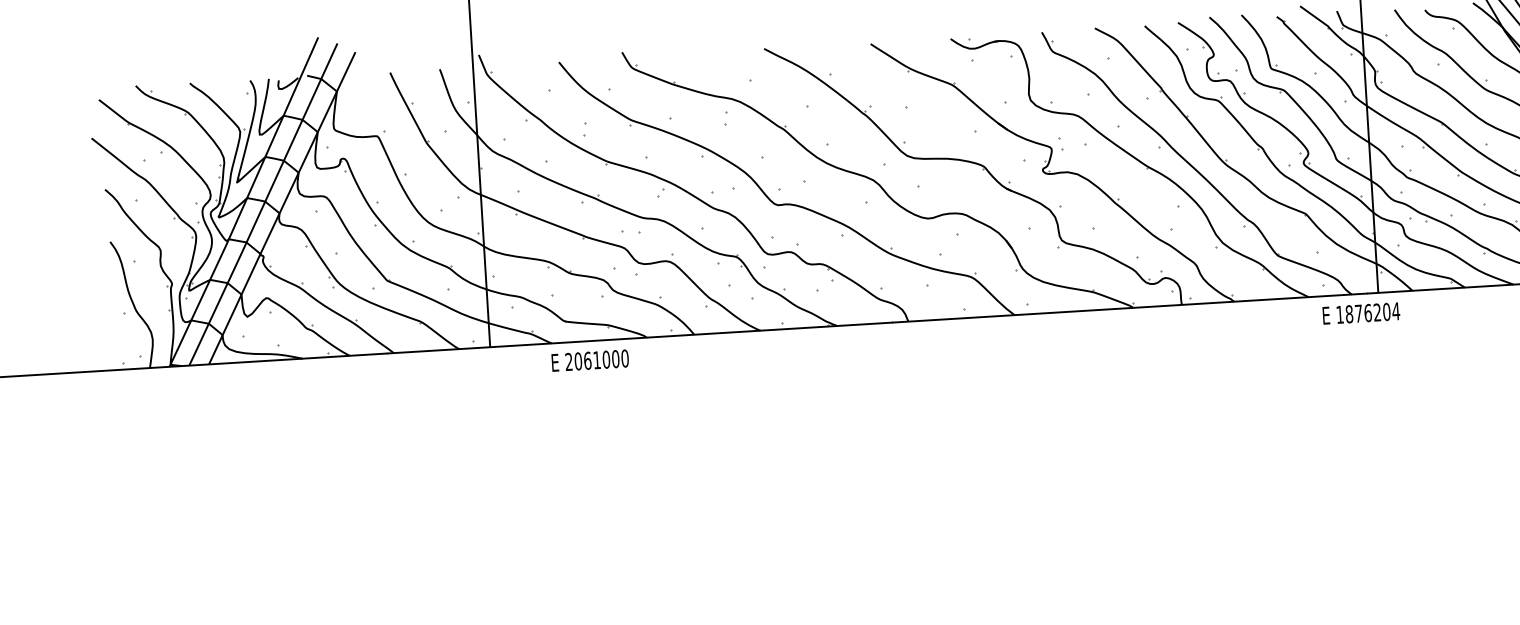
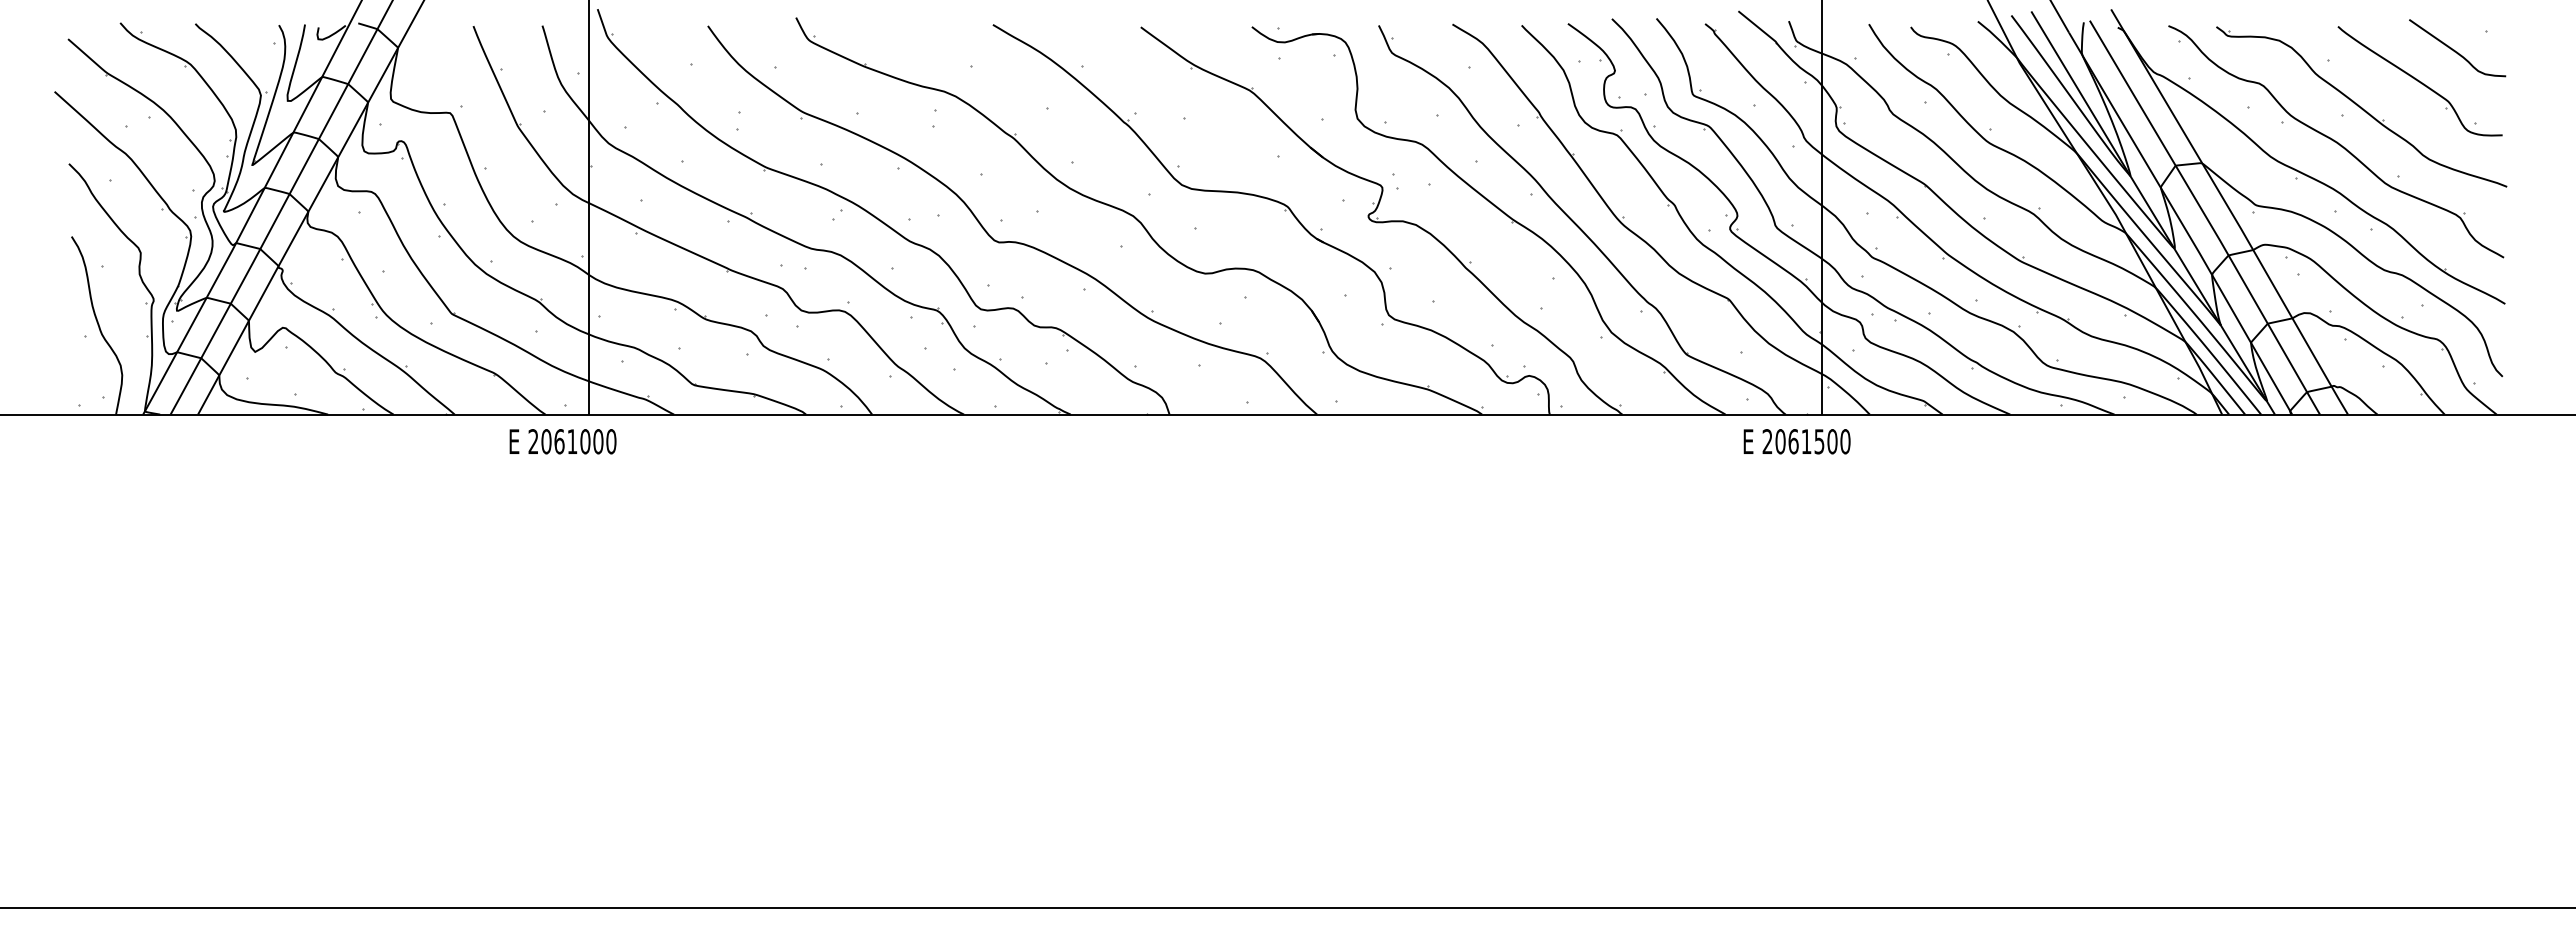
text: (1368, 312) -> (1806, 441), 1876204 -> 2061500
text: (589, 360) -> (562, 441), moved

